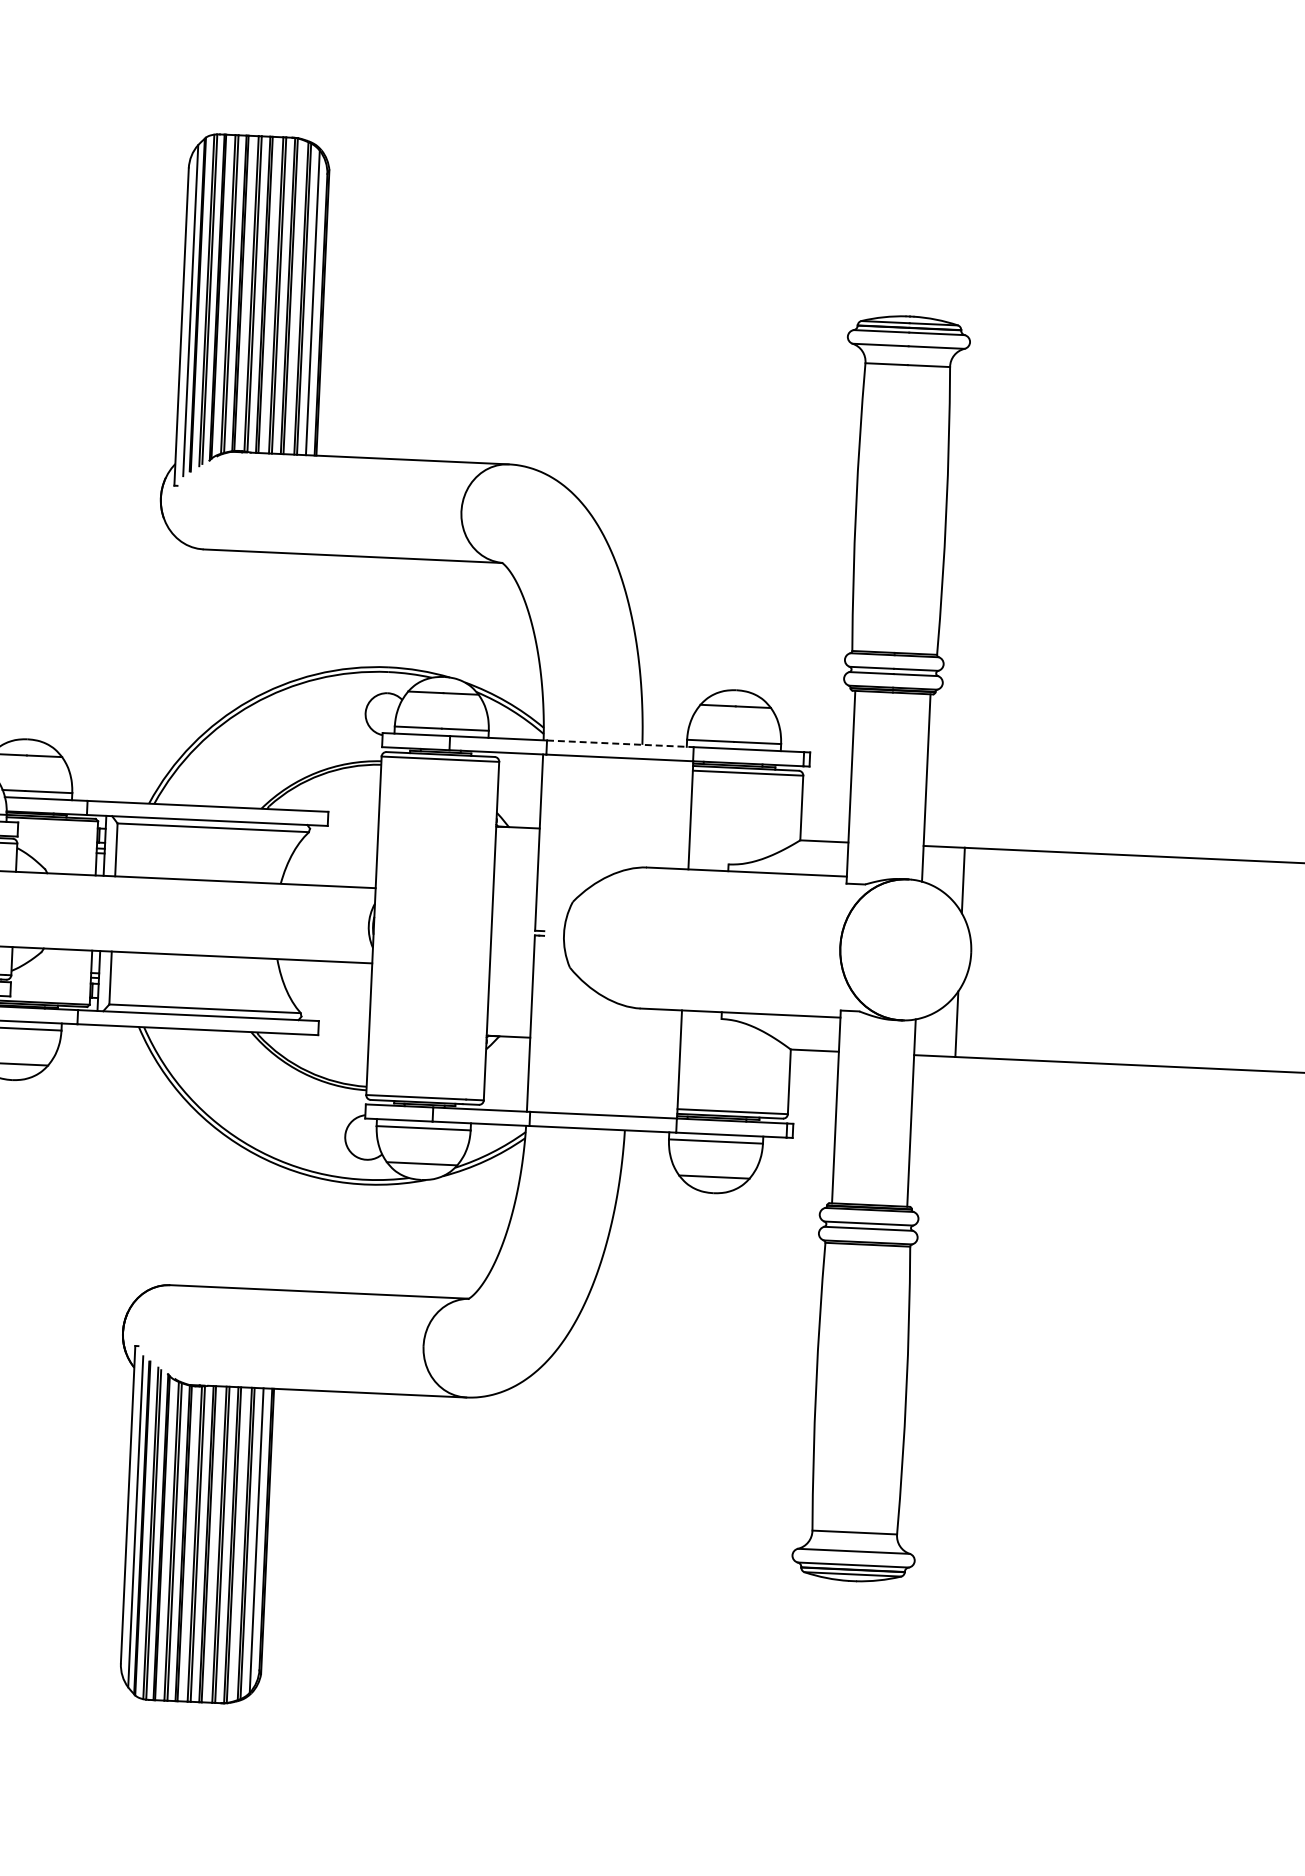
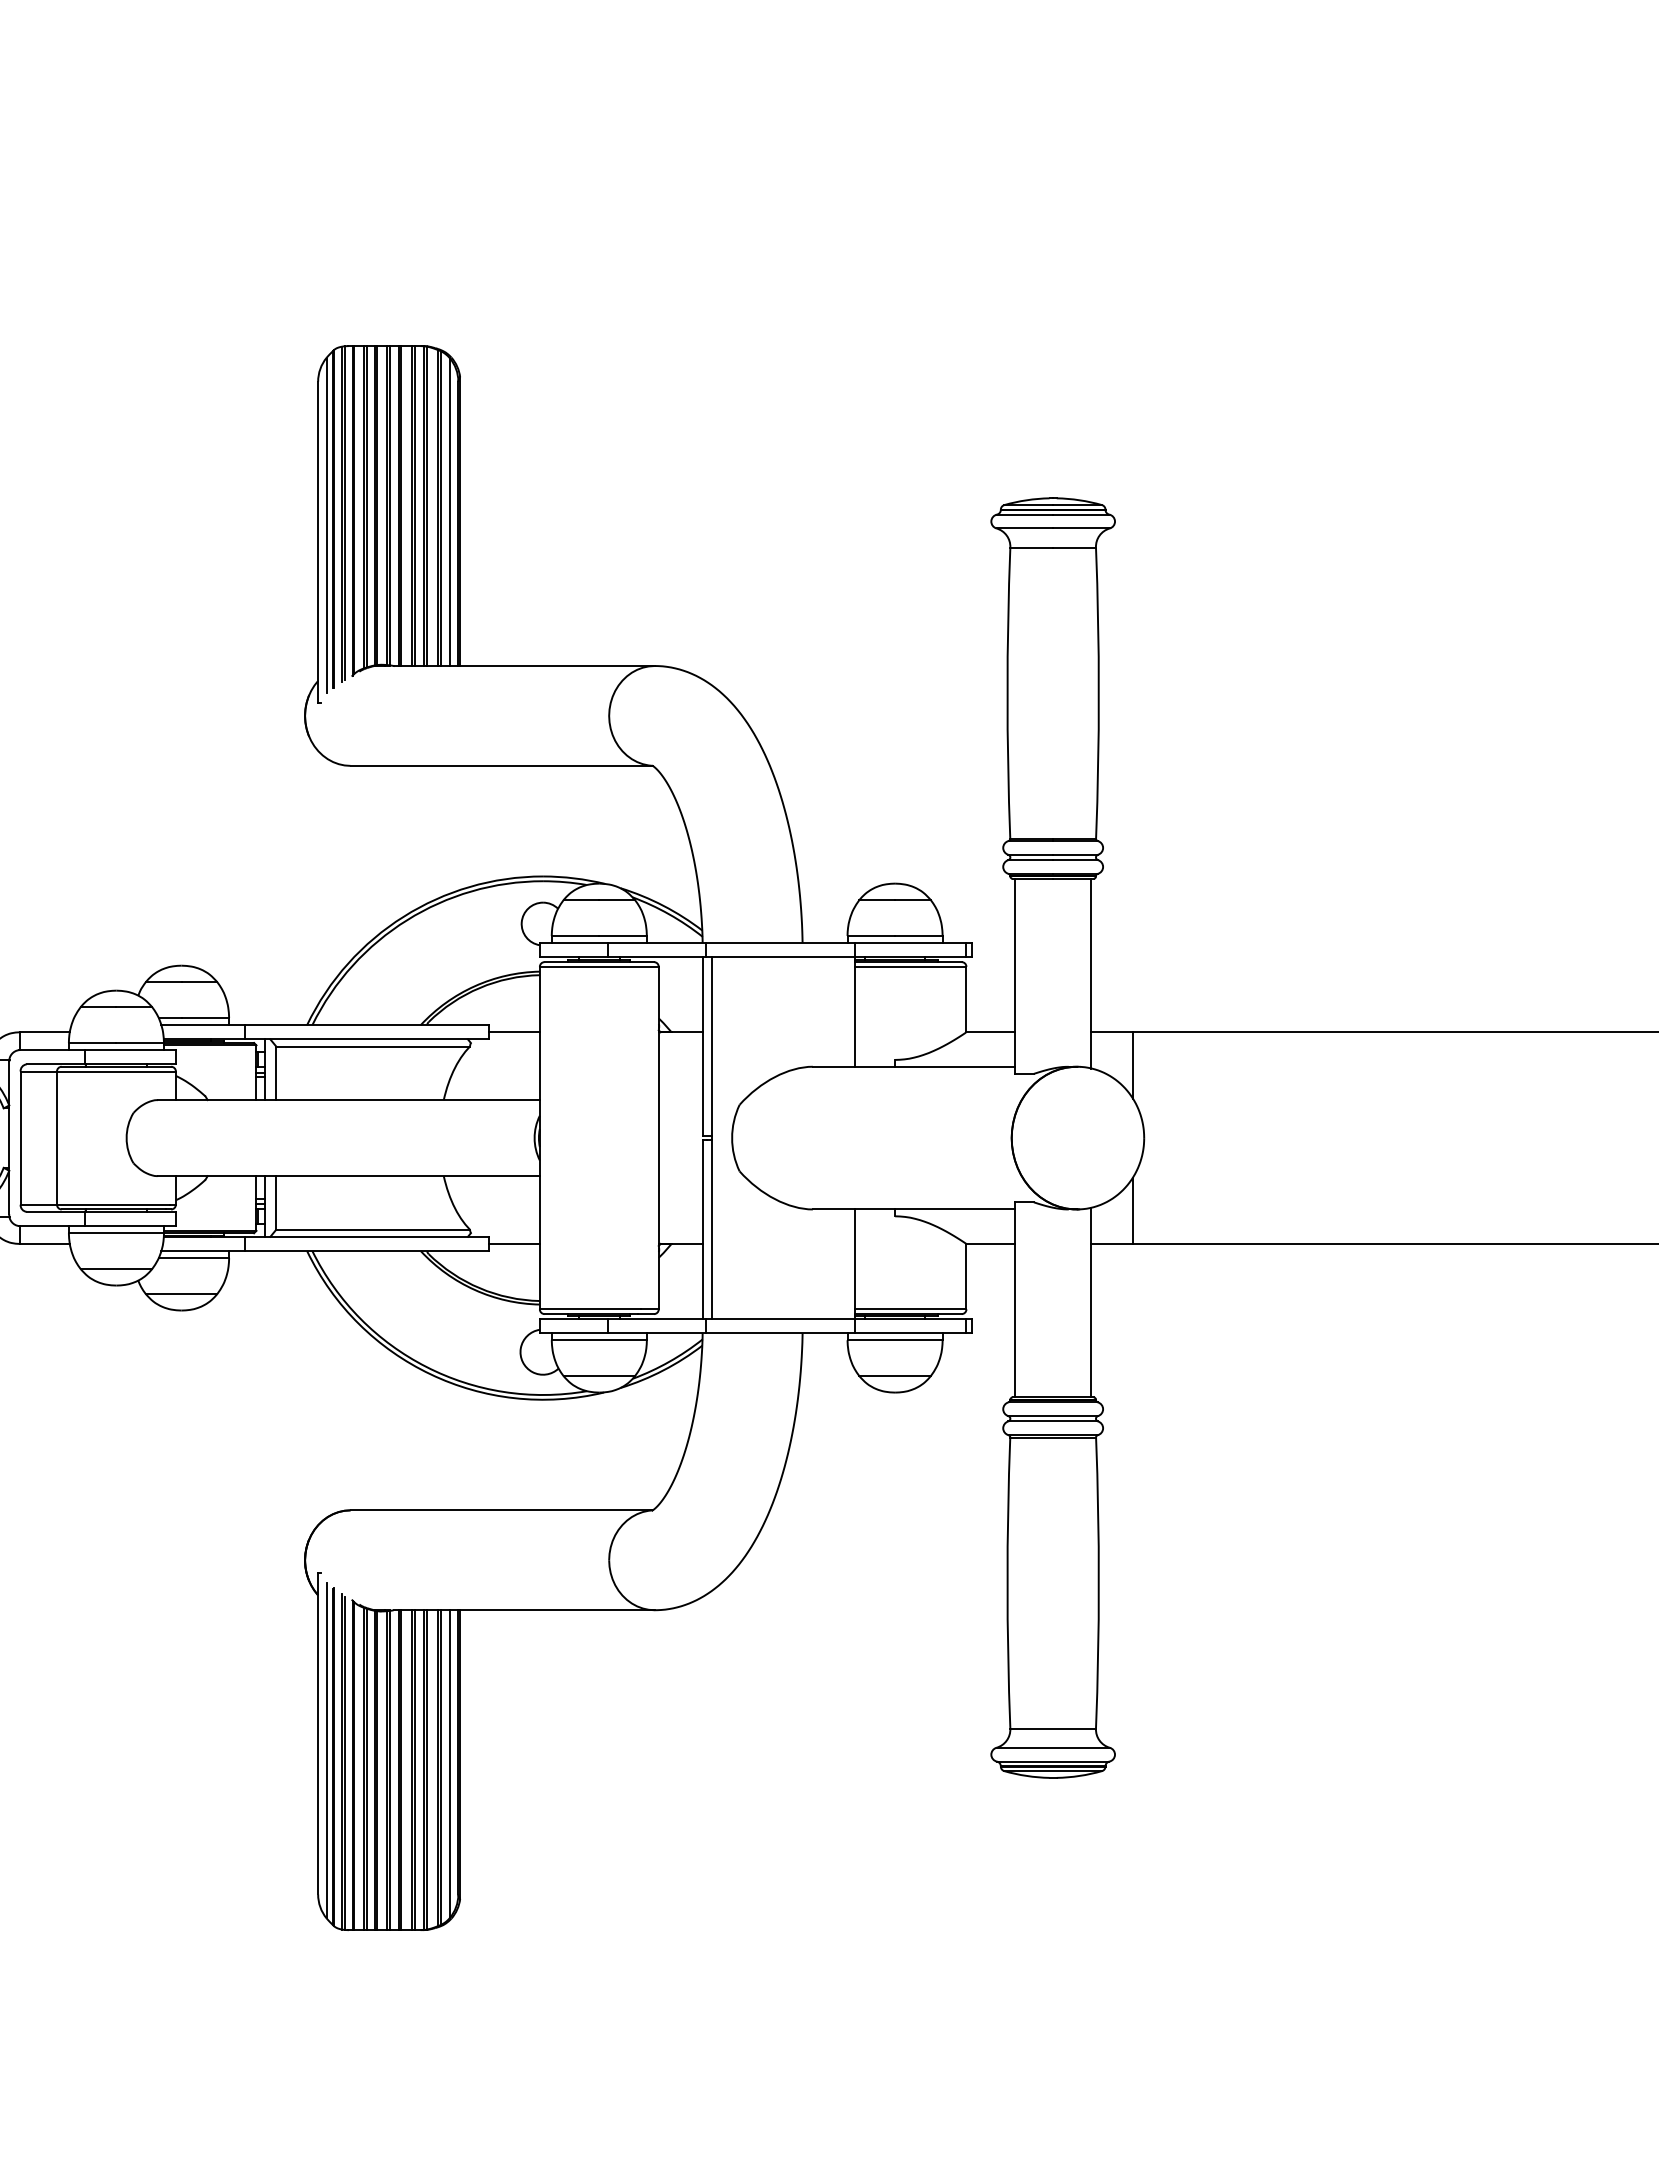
line: (620, 744) -> (780, 943), dashed -> solid
line: (352, 820) -> (513, 1032), added
line: (544, 932) -> (712, 1137), added
line: (343, 1028) -> (513, 1243), added

